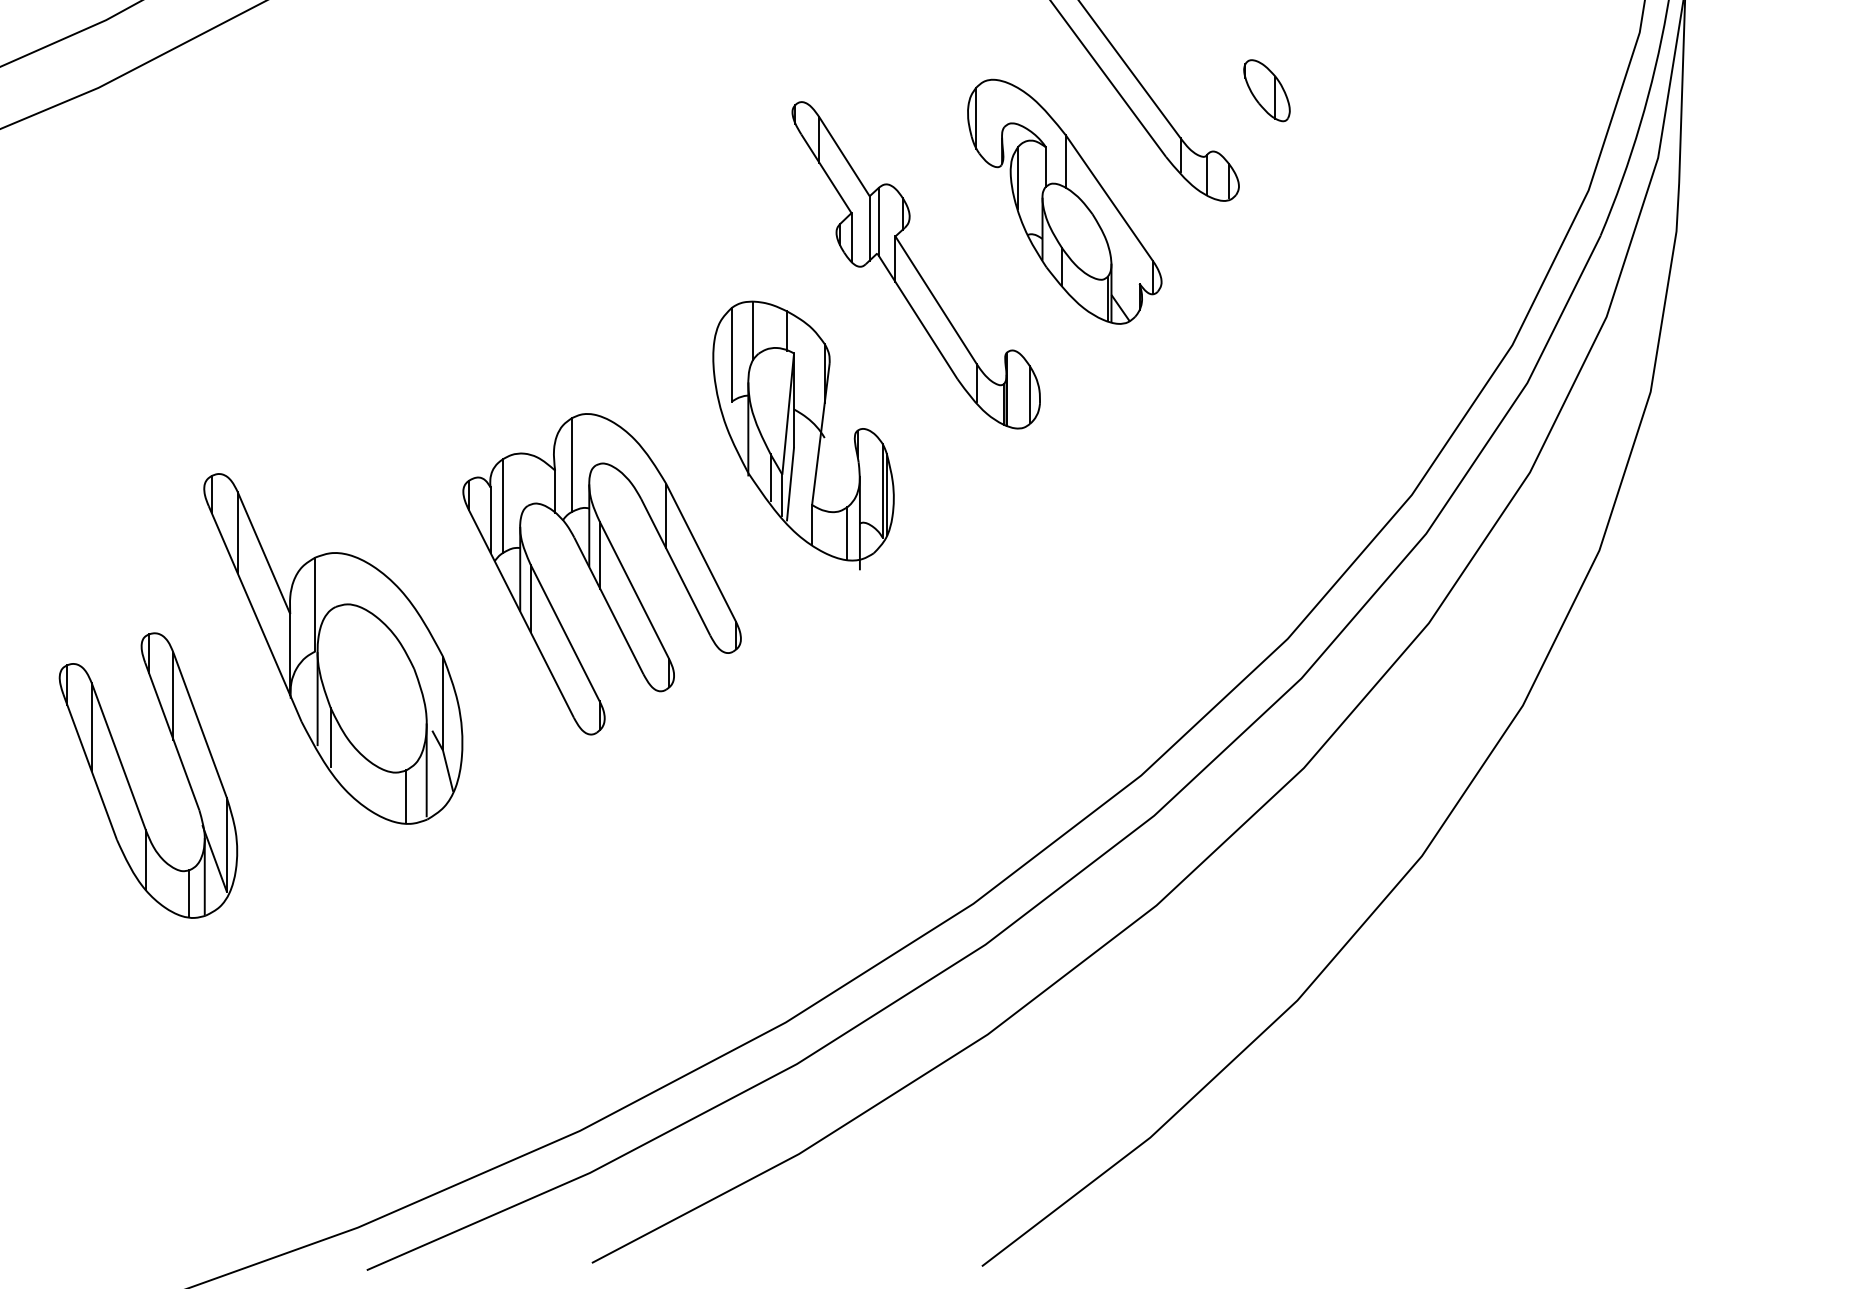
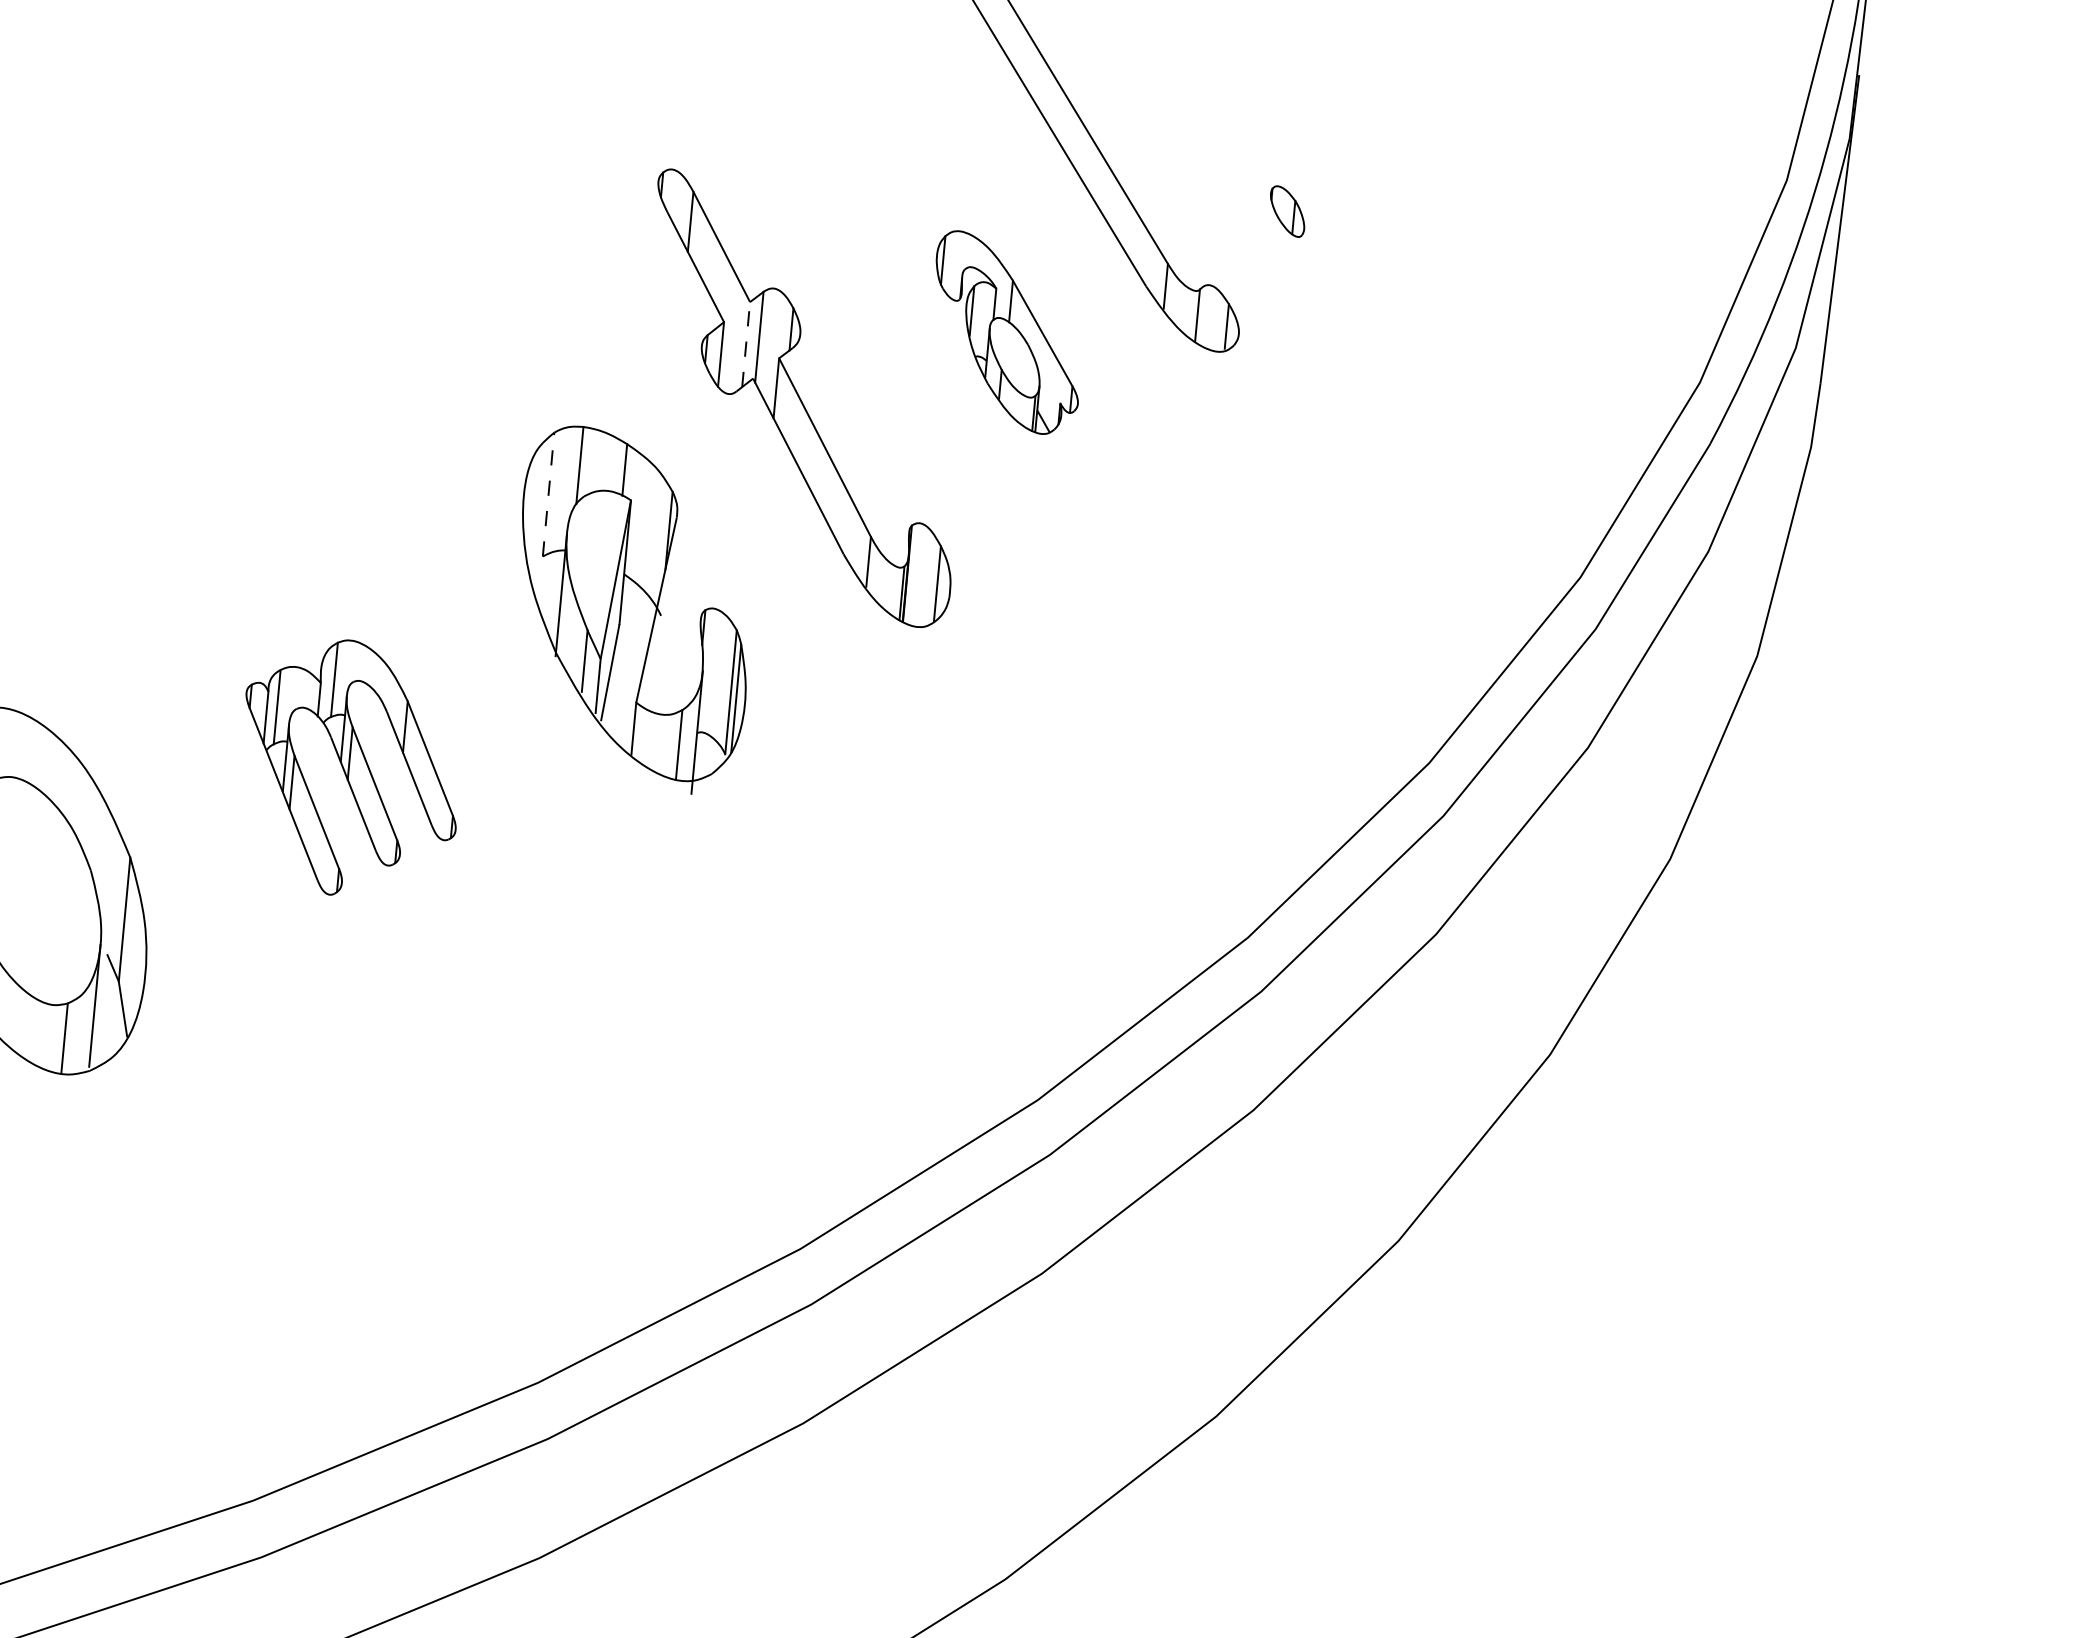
part: (1266, 90) -> (1286, 211), size x0.6
part: (1064, 201) -> (1006, 332), size x0.6
line: (869, 227) -> (746, 343), solid -> dashed
line: (731, 354) -> (548, 494), solid -> dashed
part: (601, 574) -> (349, 768), size x0.6

